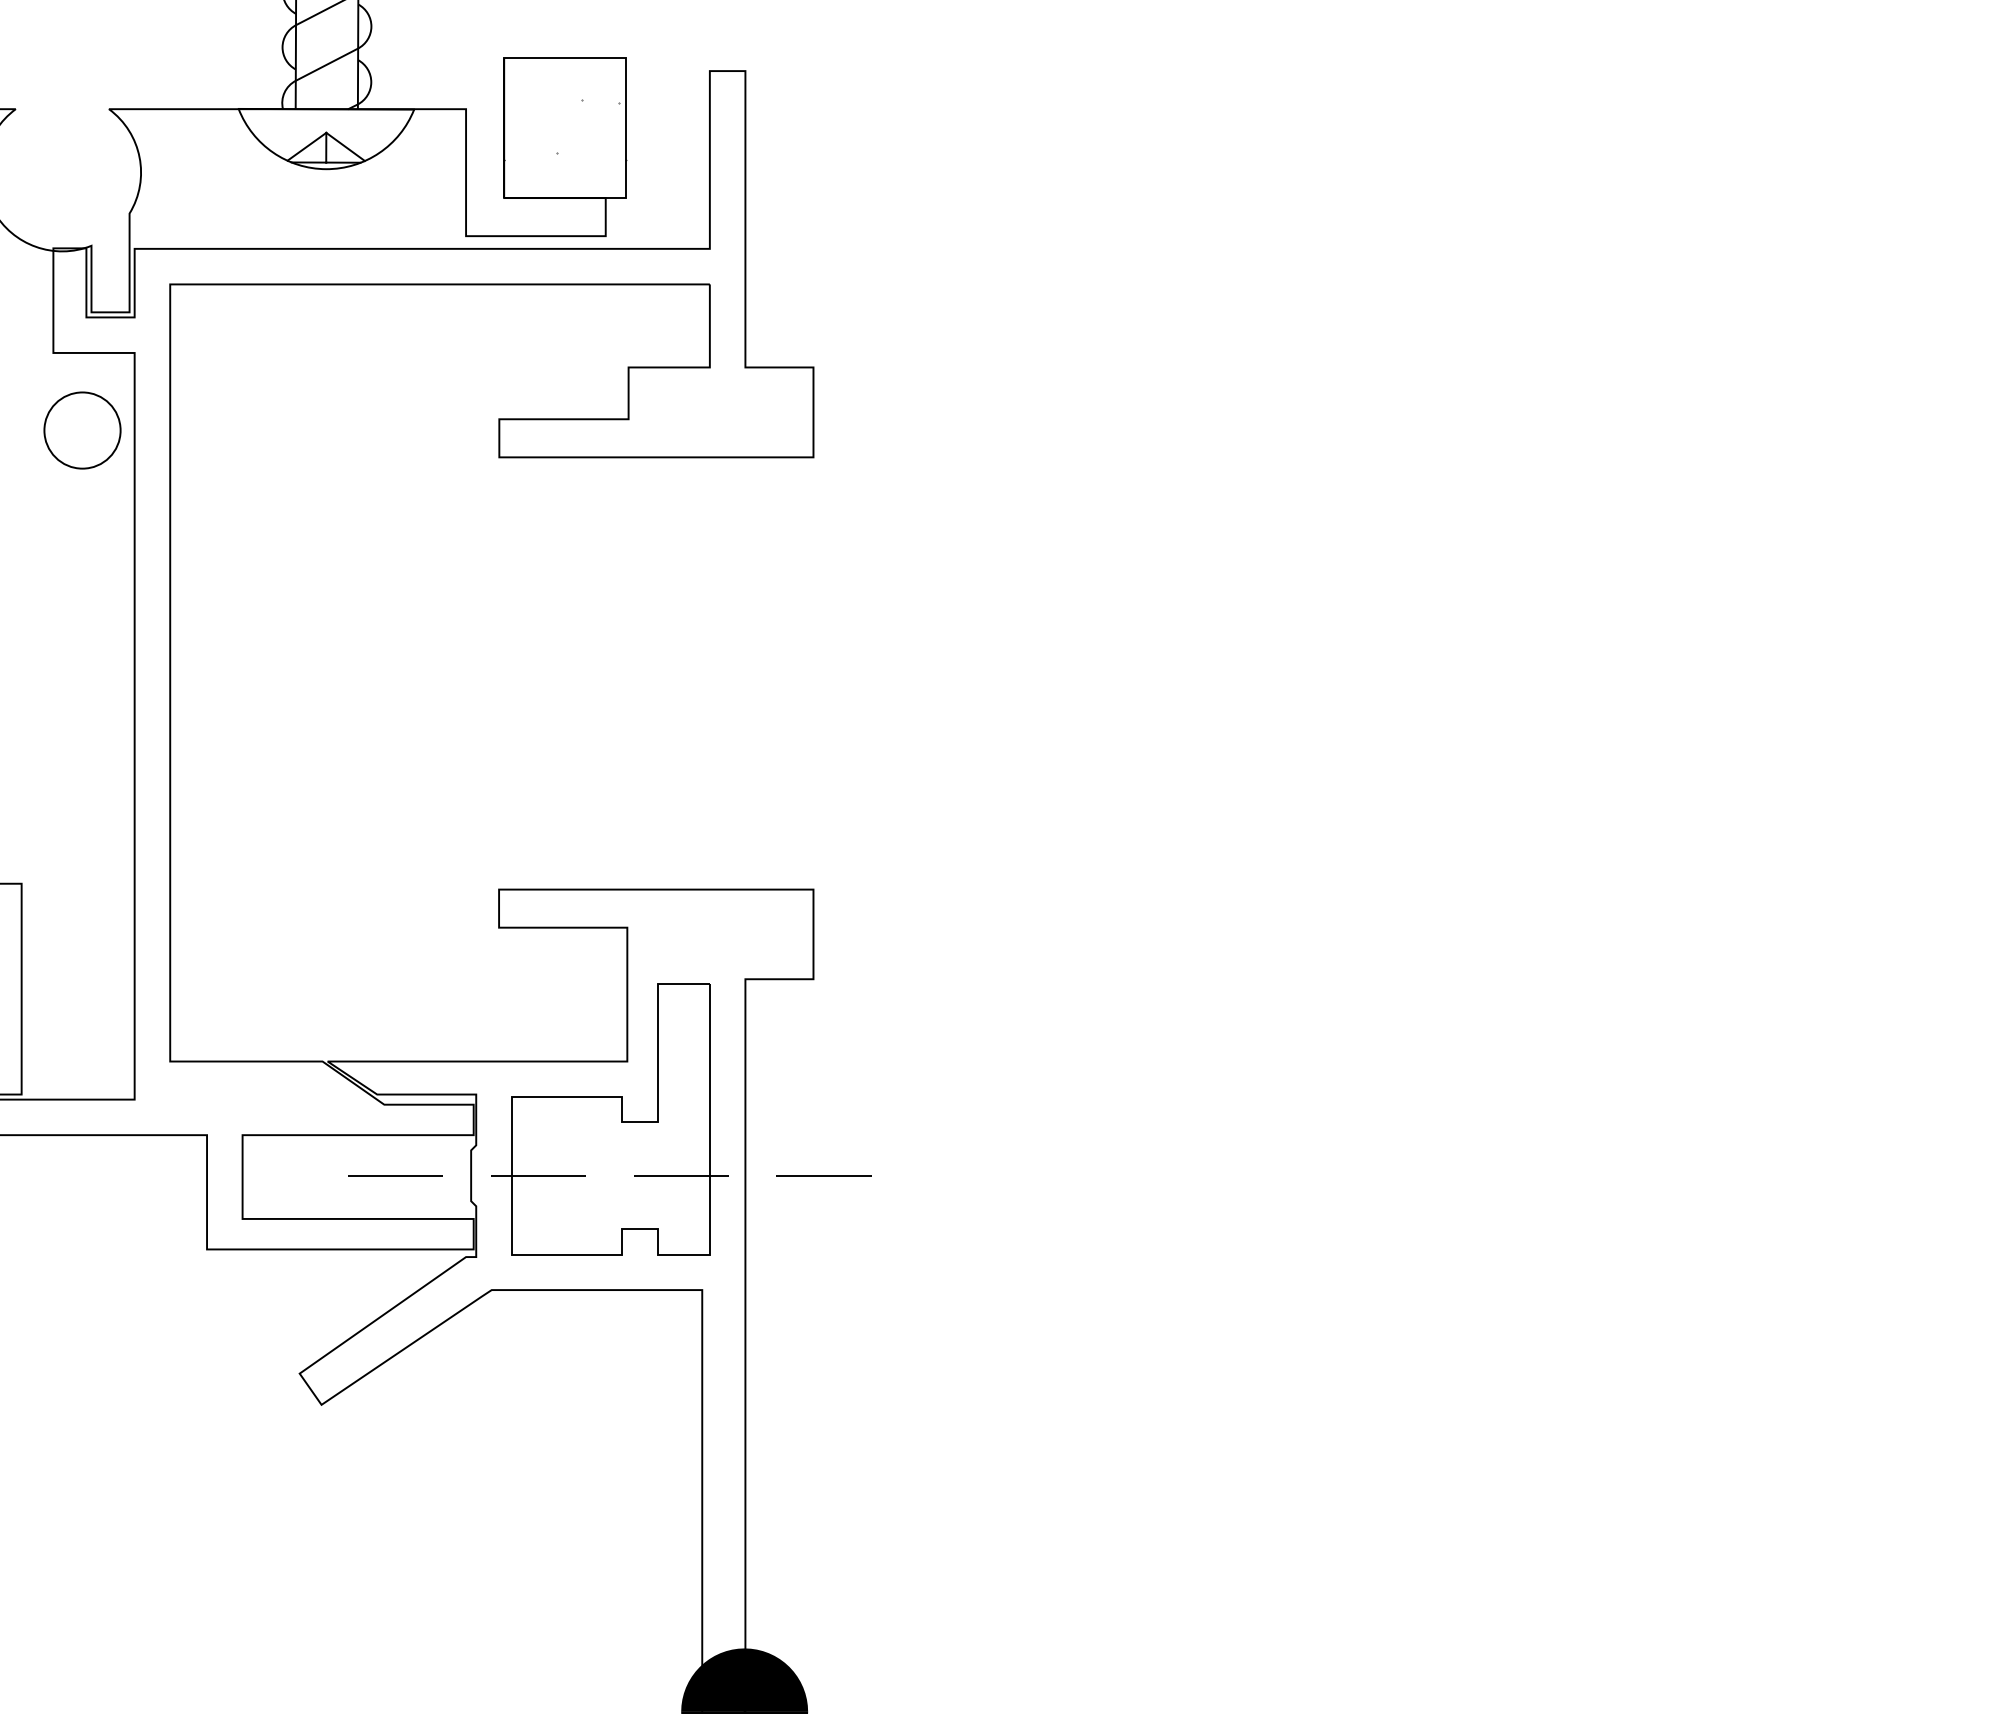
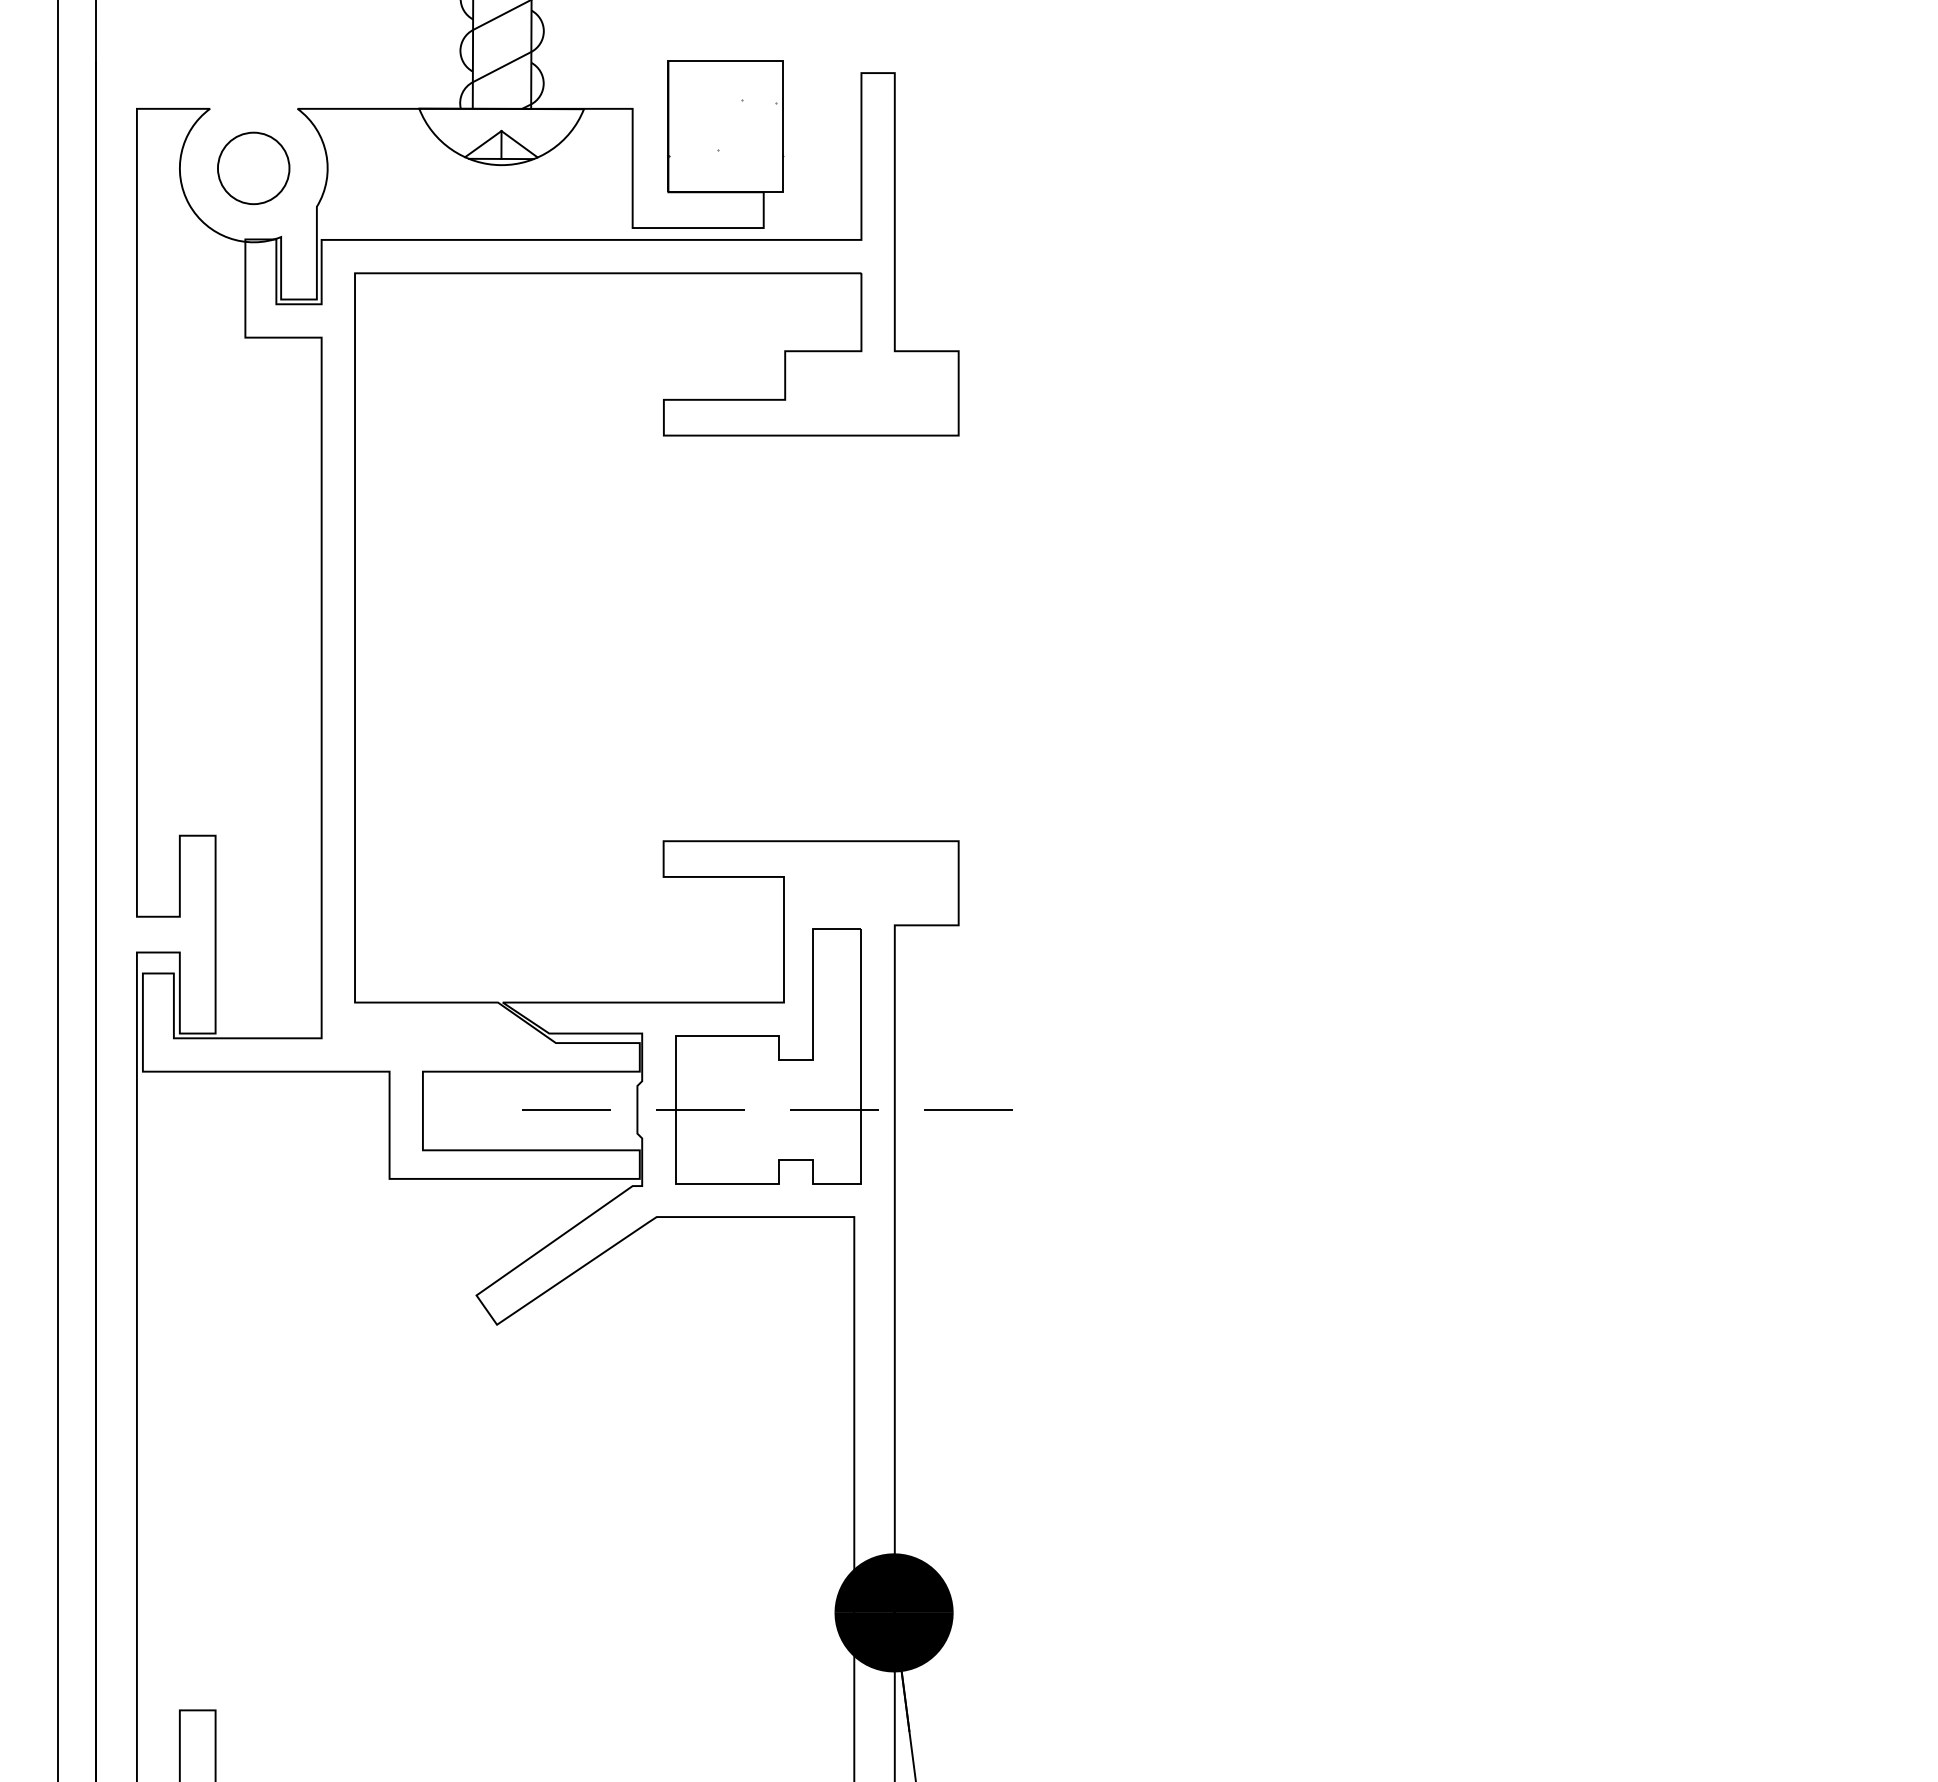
circle: (82, 430) -> (253, 168), moved

